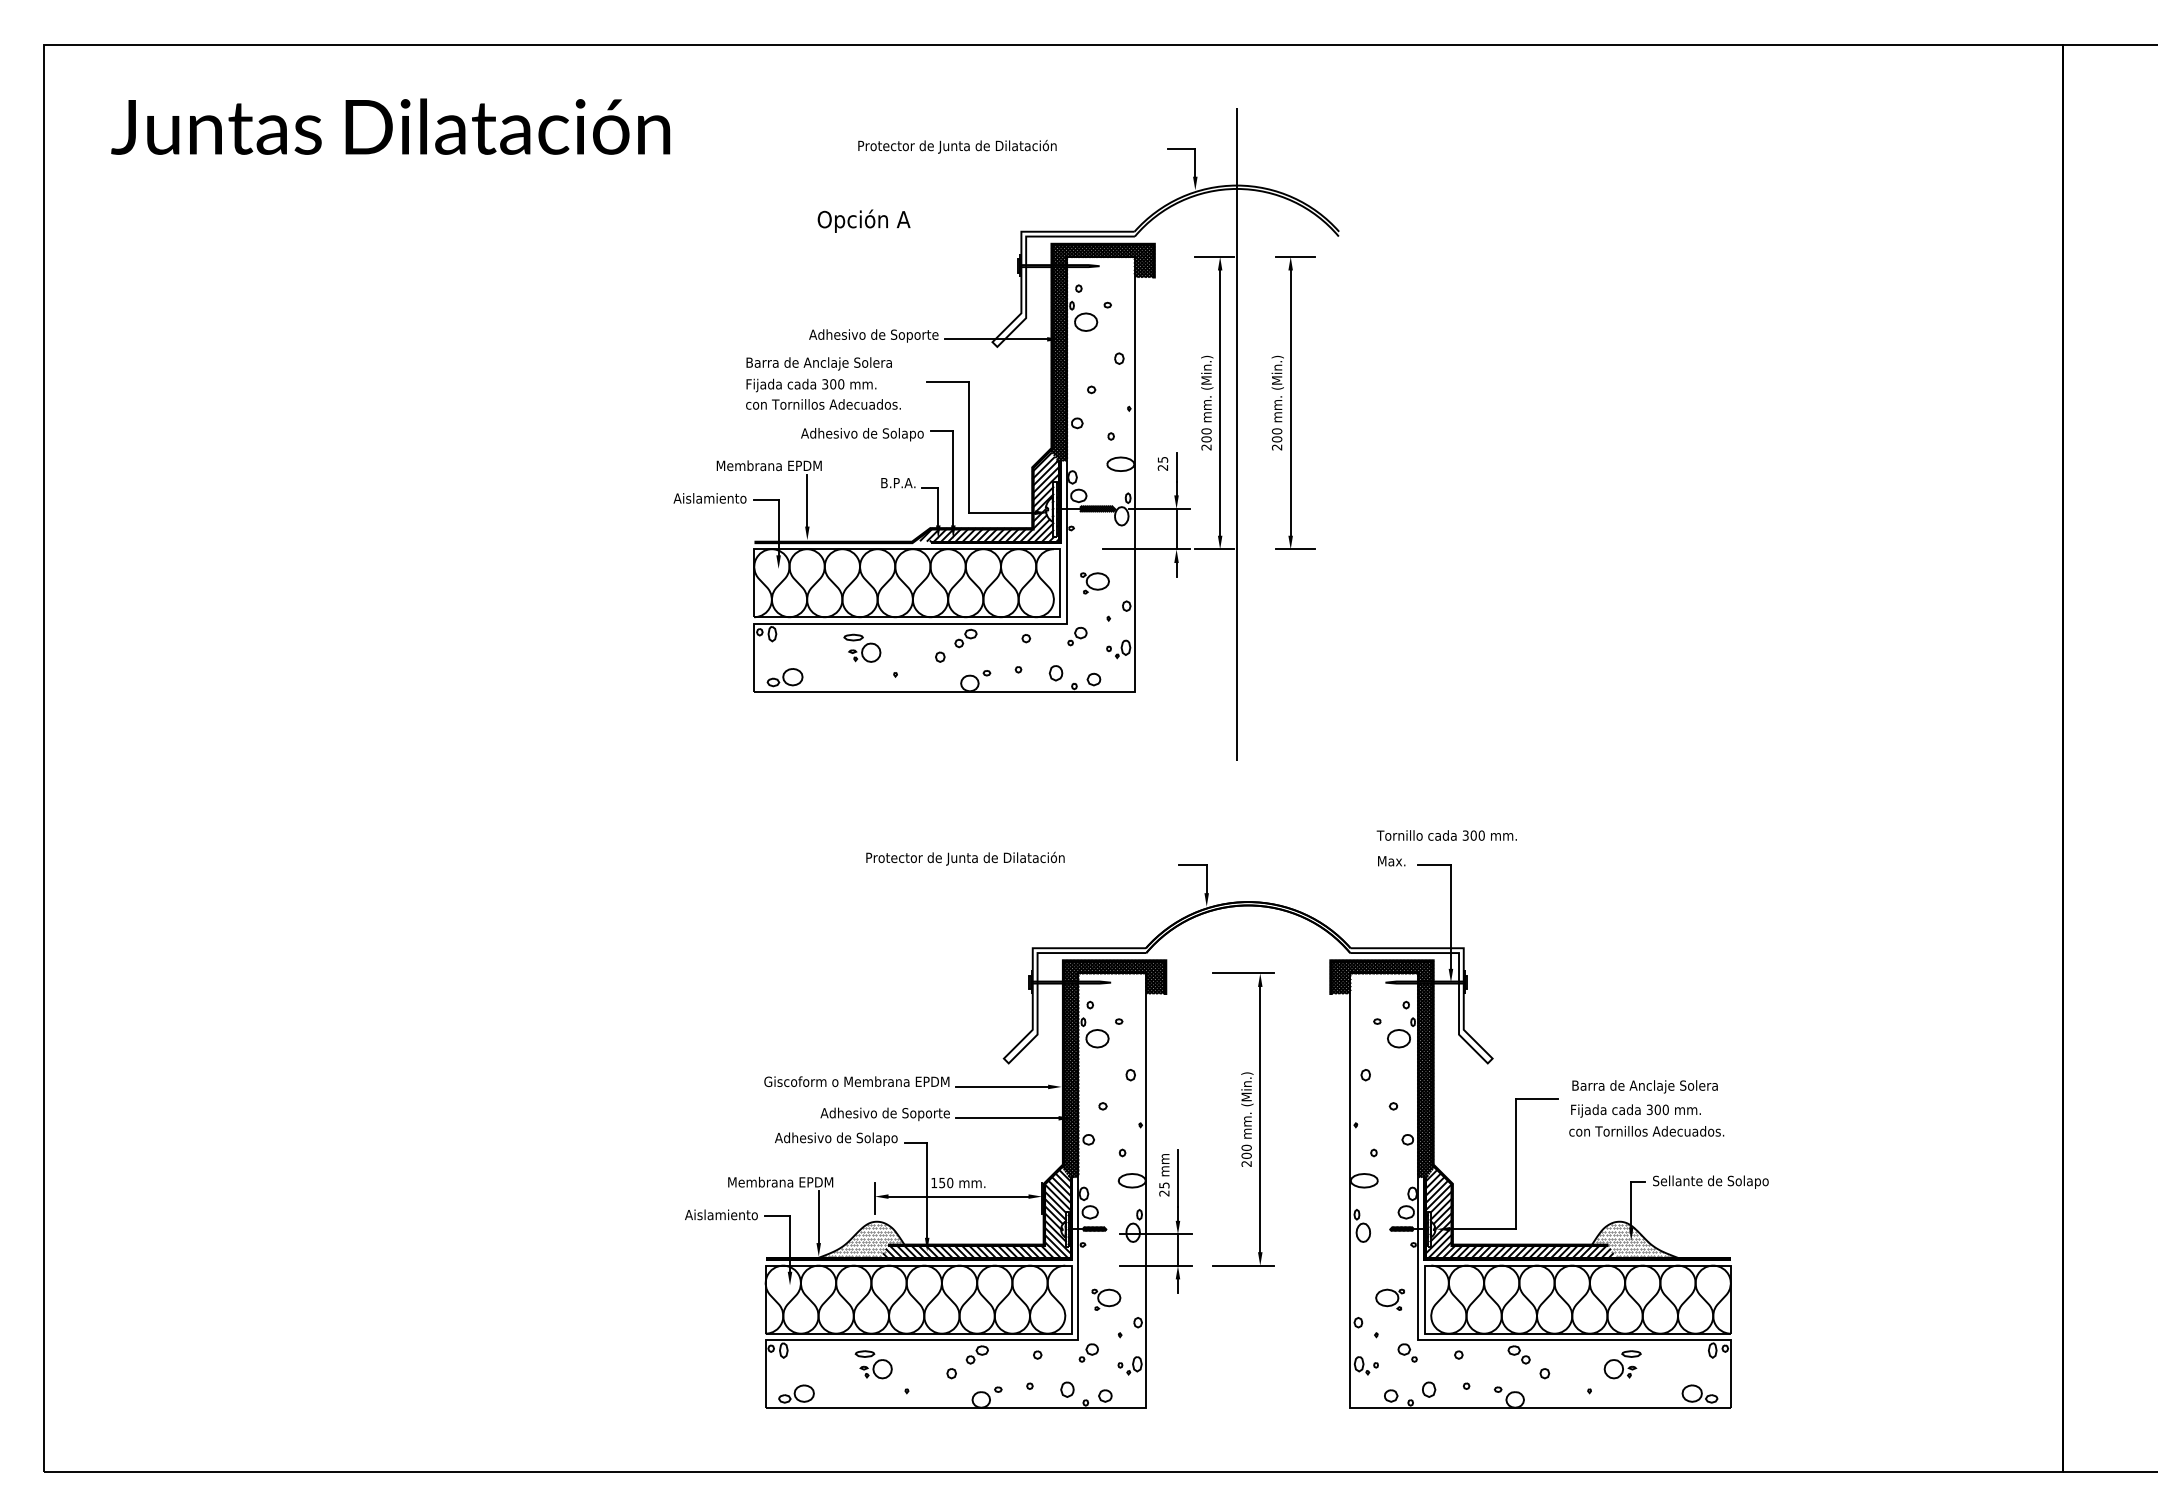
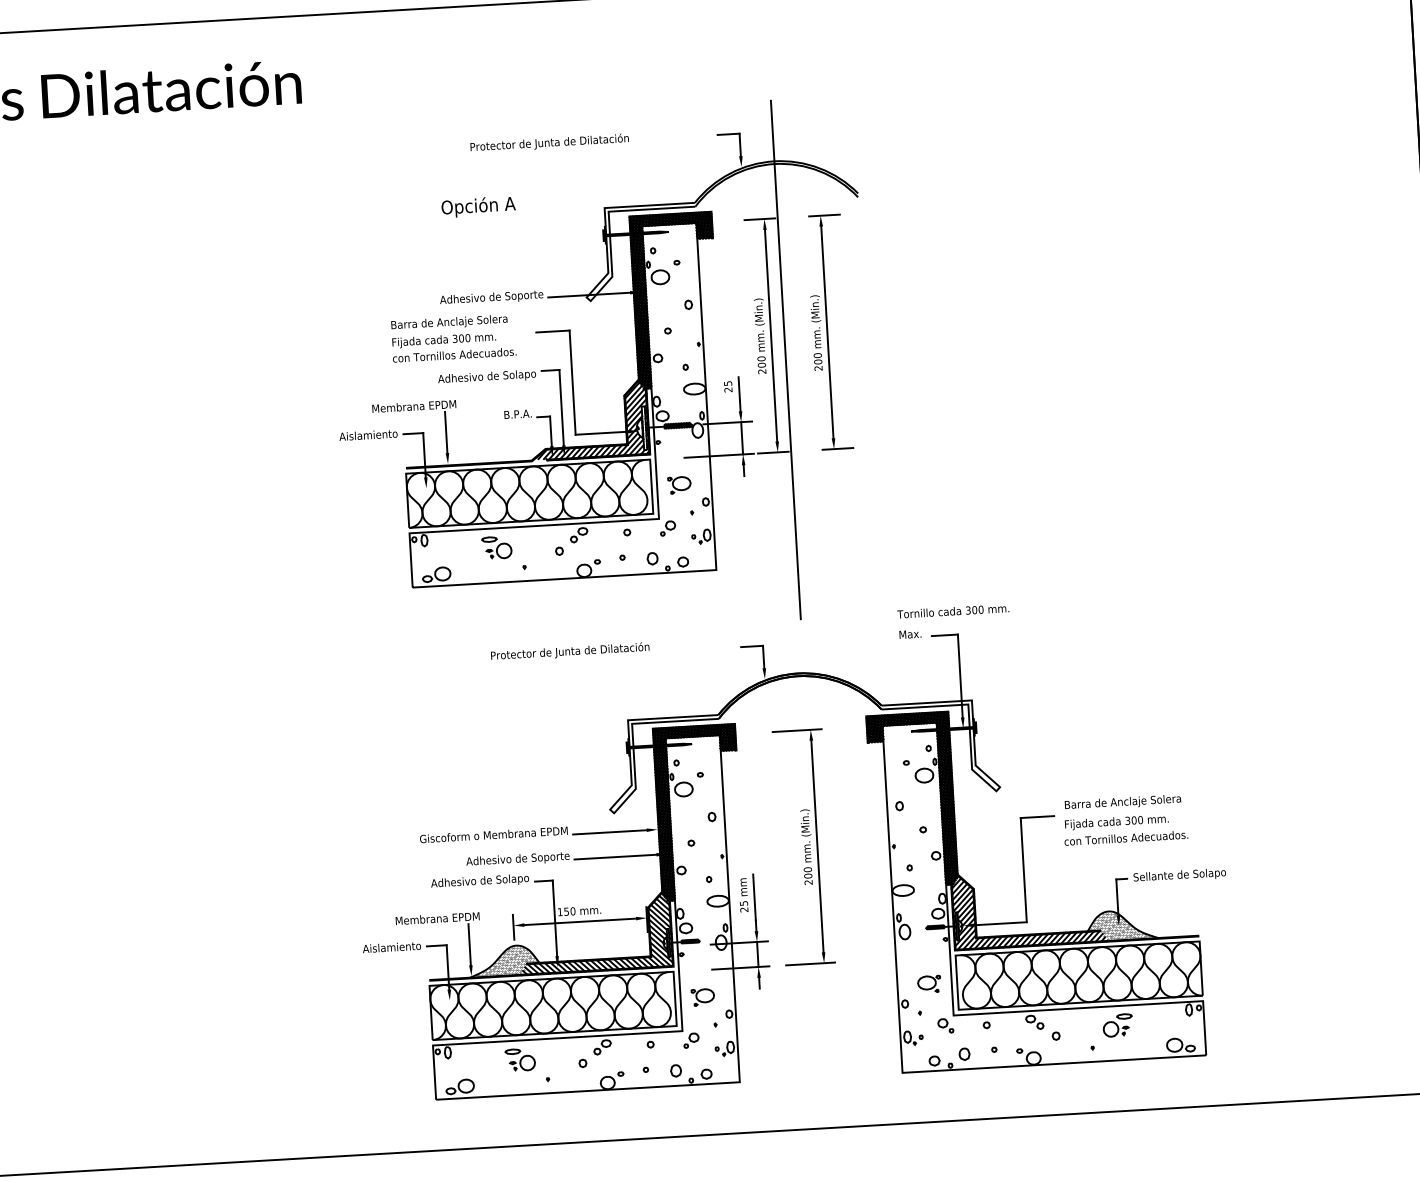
part: (969, 434) -> (572, 372), moved

